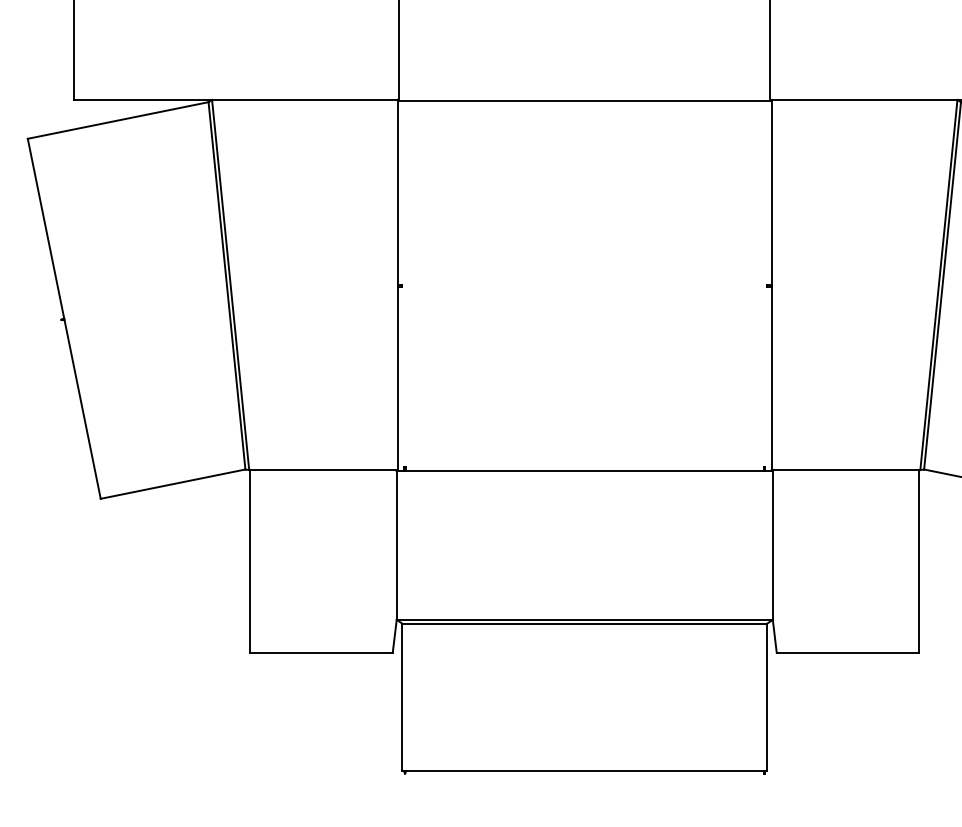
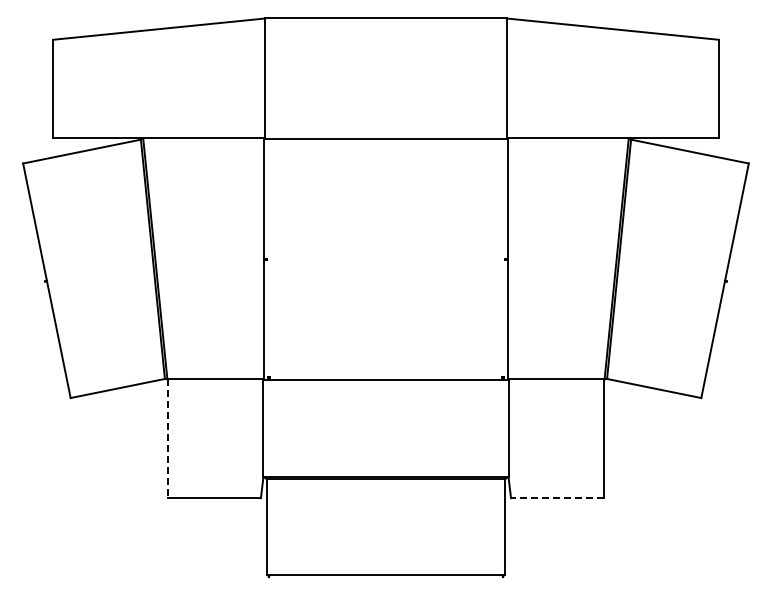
line: (249, 562) -> (167, 439), solid -> dashed
line: (848, 653) -> (557, 498), solid -> dashed

